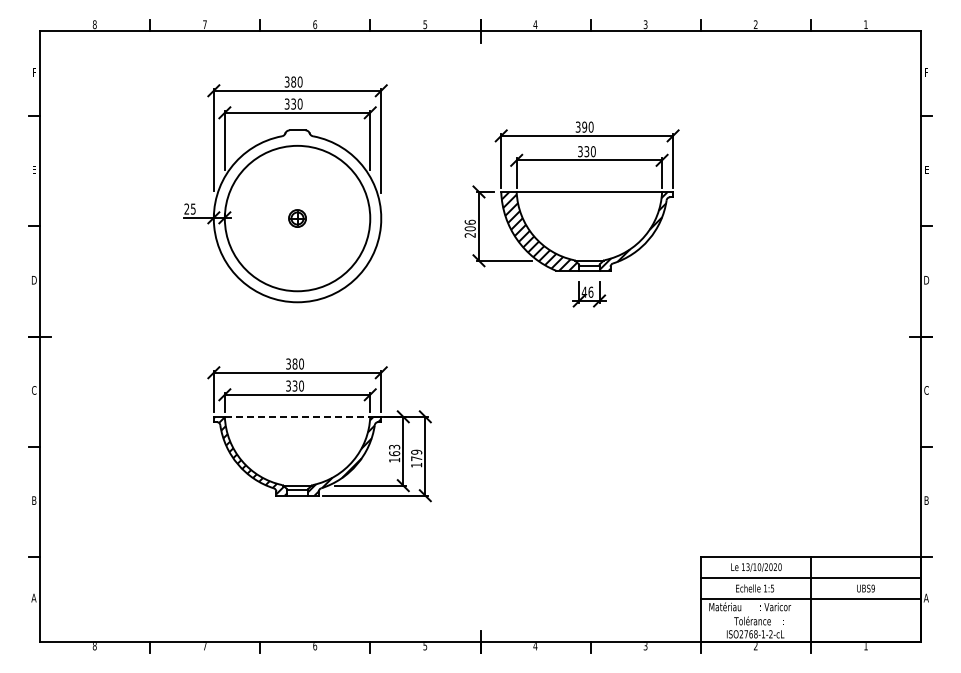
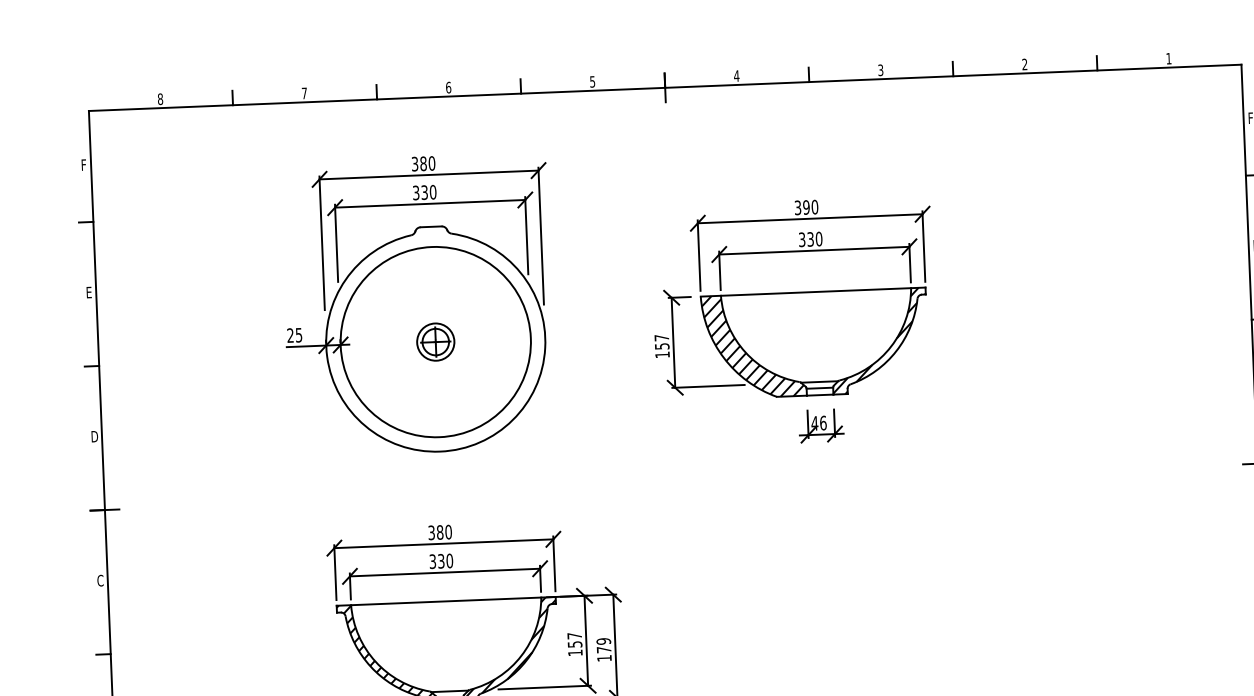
part: (297, 218) -> (435, 342), size x1.67
text: (469, 228) -> (661, 346), 206 -> 157
line: (297, 416) -> (446, 600), dashed -> solid
text: (394, 450) -> (574, 640), 163 -> 157

